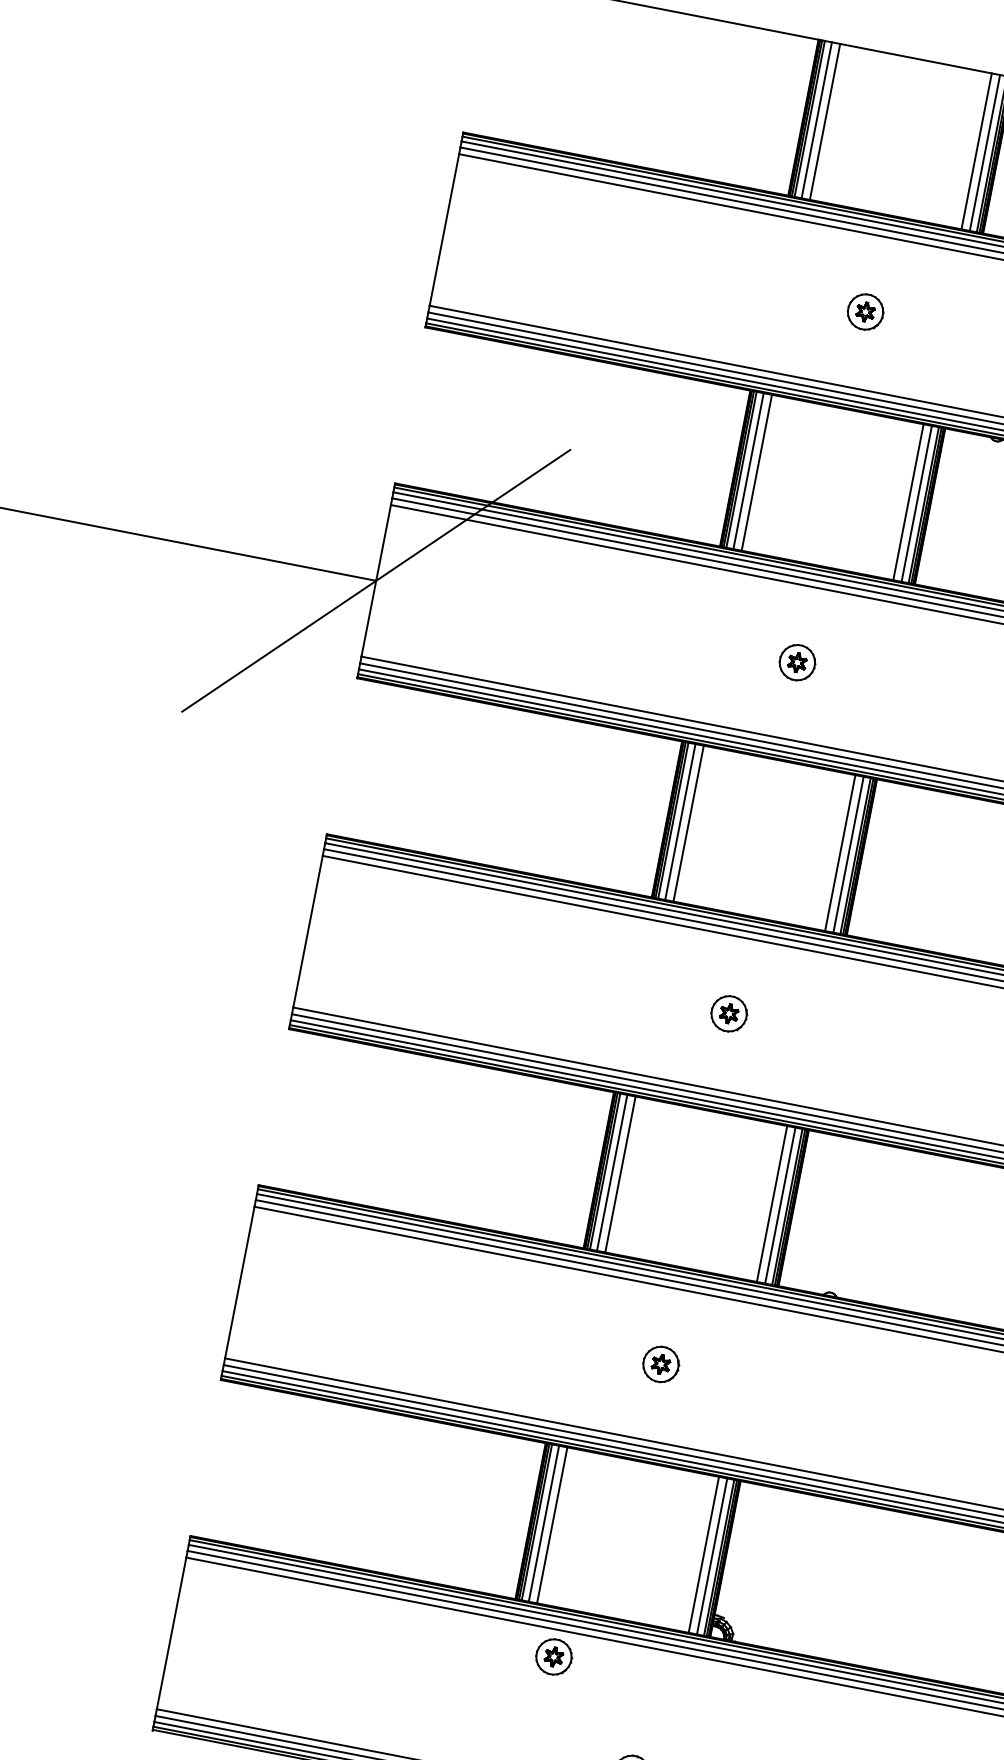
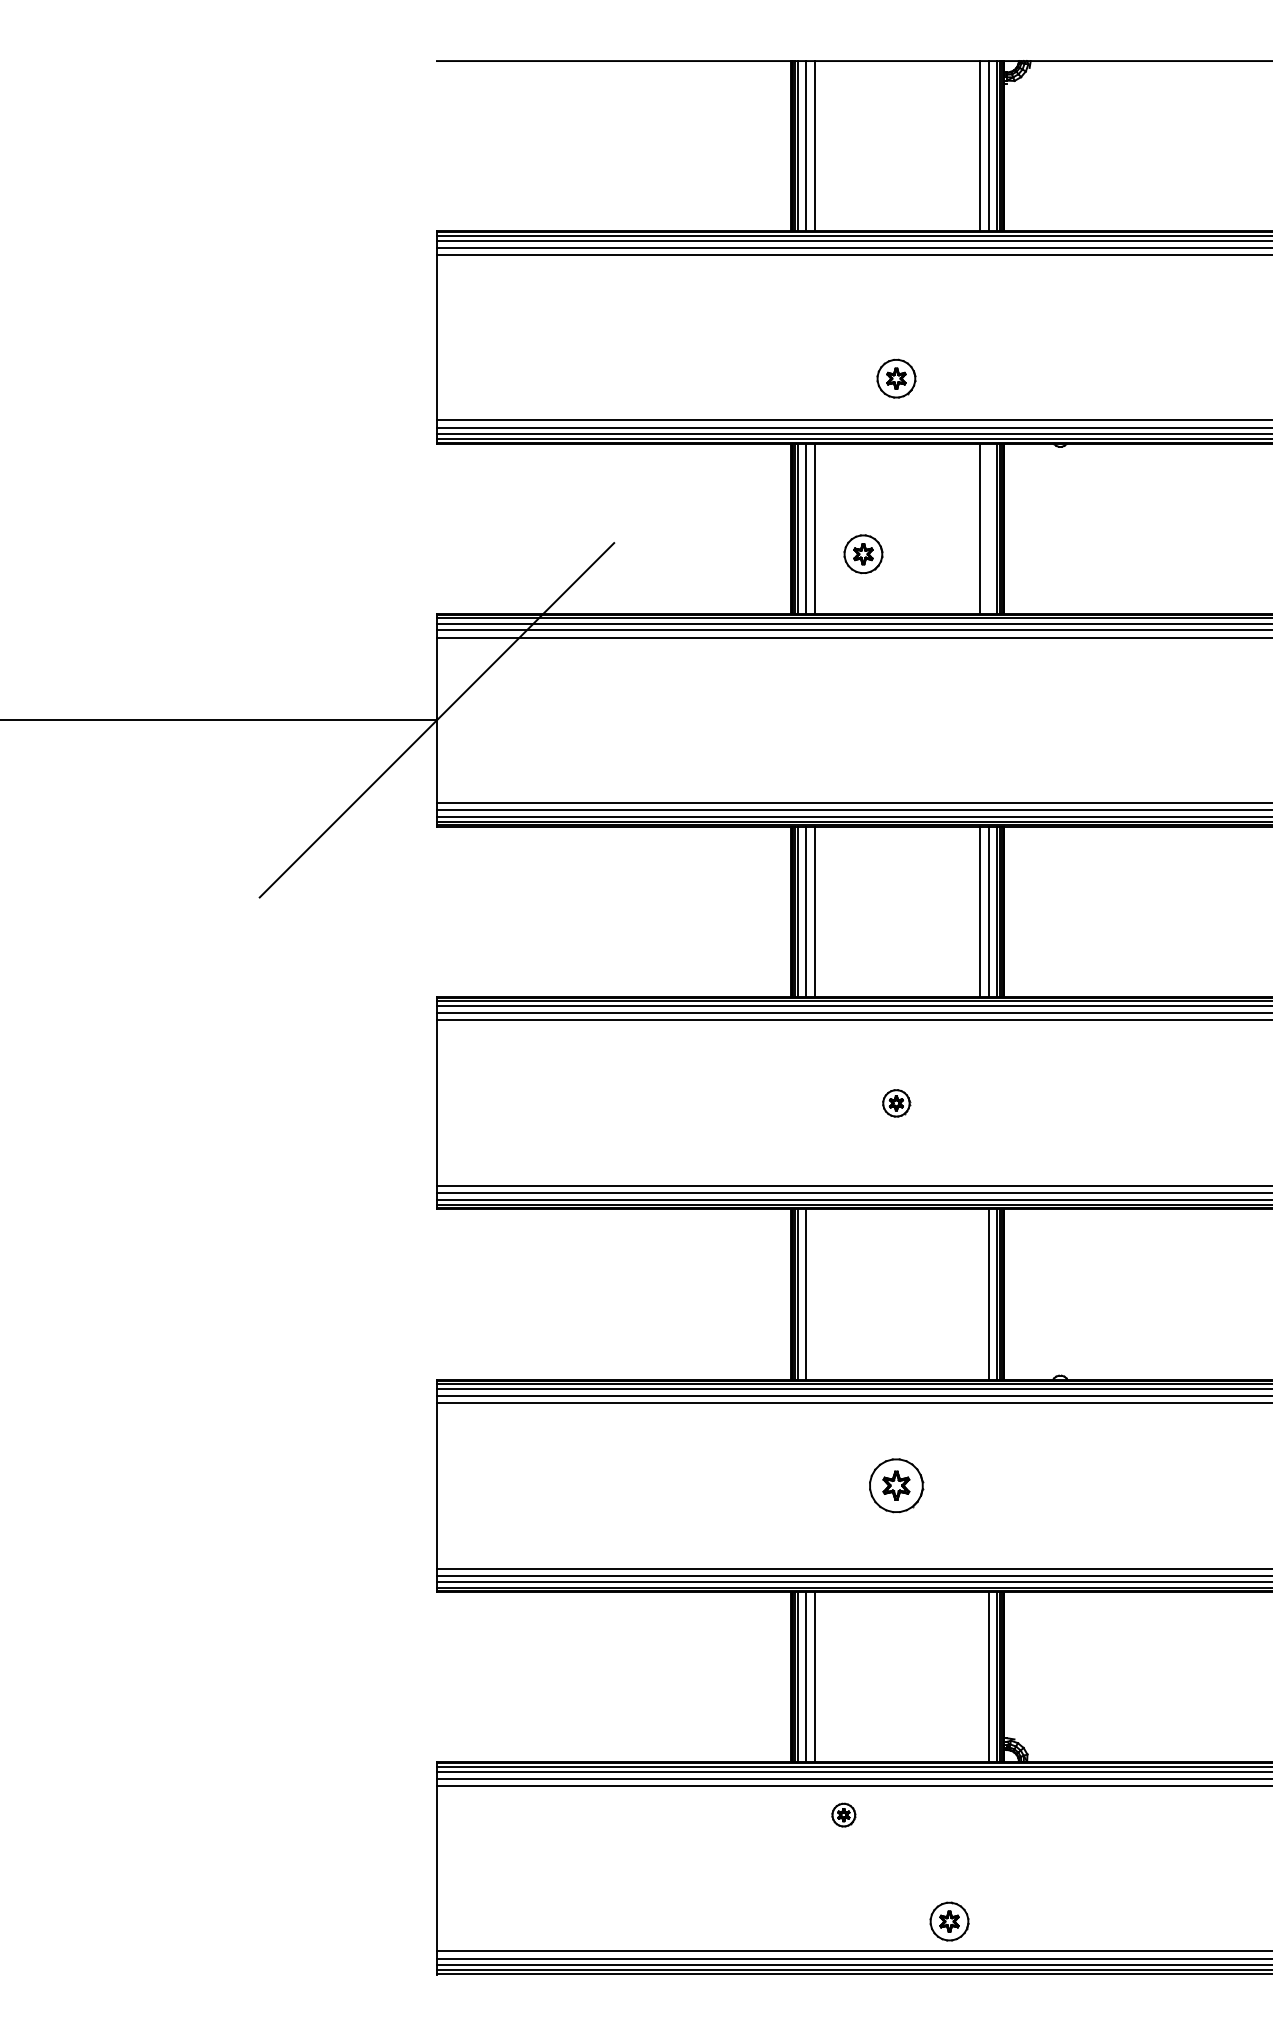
part: (865, 311) -> (896, 378), moved
line: (916, 503) -> (989, 528), removed
part: (797, 662) -> (863, 554), moved
part: (729, 1013) -> (896, 1103), size x0.7
line: (620, 1174) -> (815, 1294), removed
line: (772, 1204) -> (980, 1294), removed
part: (661, 1364) -> (896, 1485), size x1.4
line: (703, 1555) -> (980, 1677), removed
part: (553, 1656) -> (843, 1814), size x0.6

